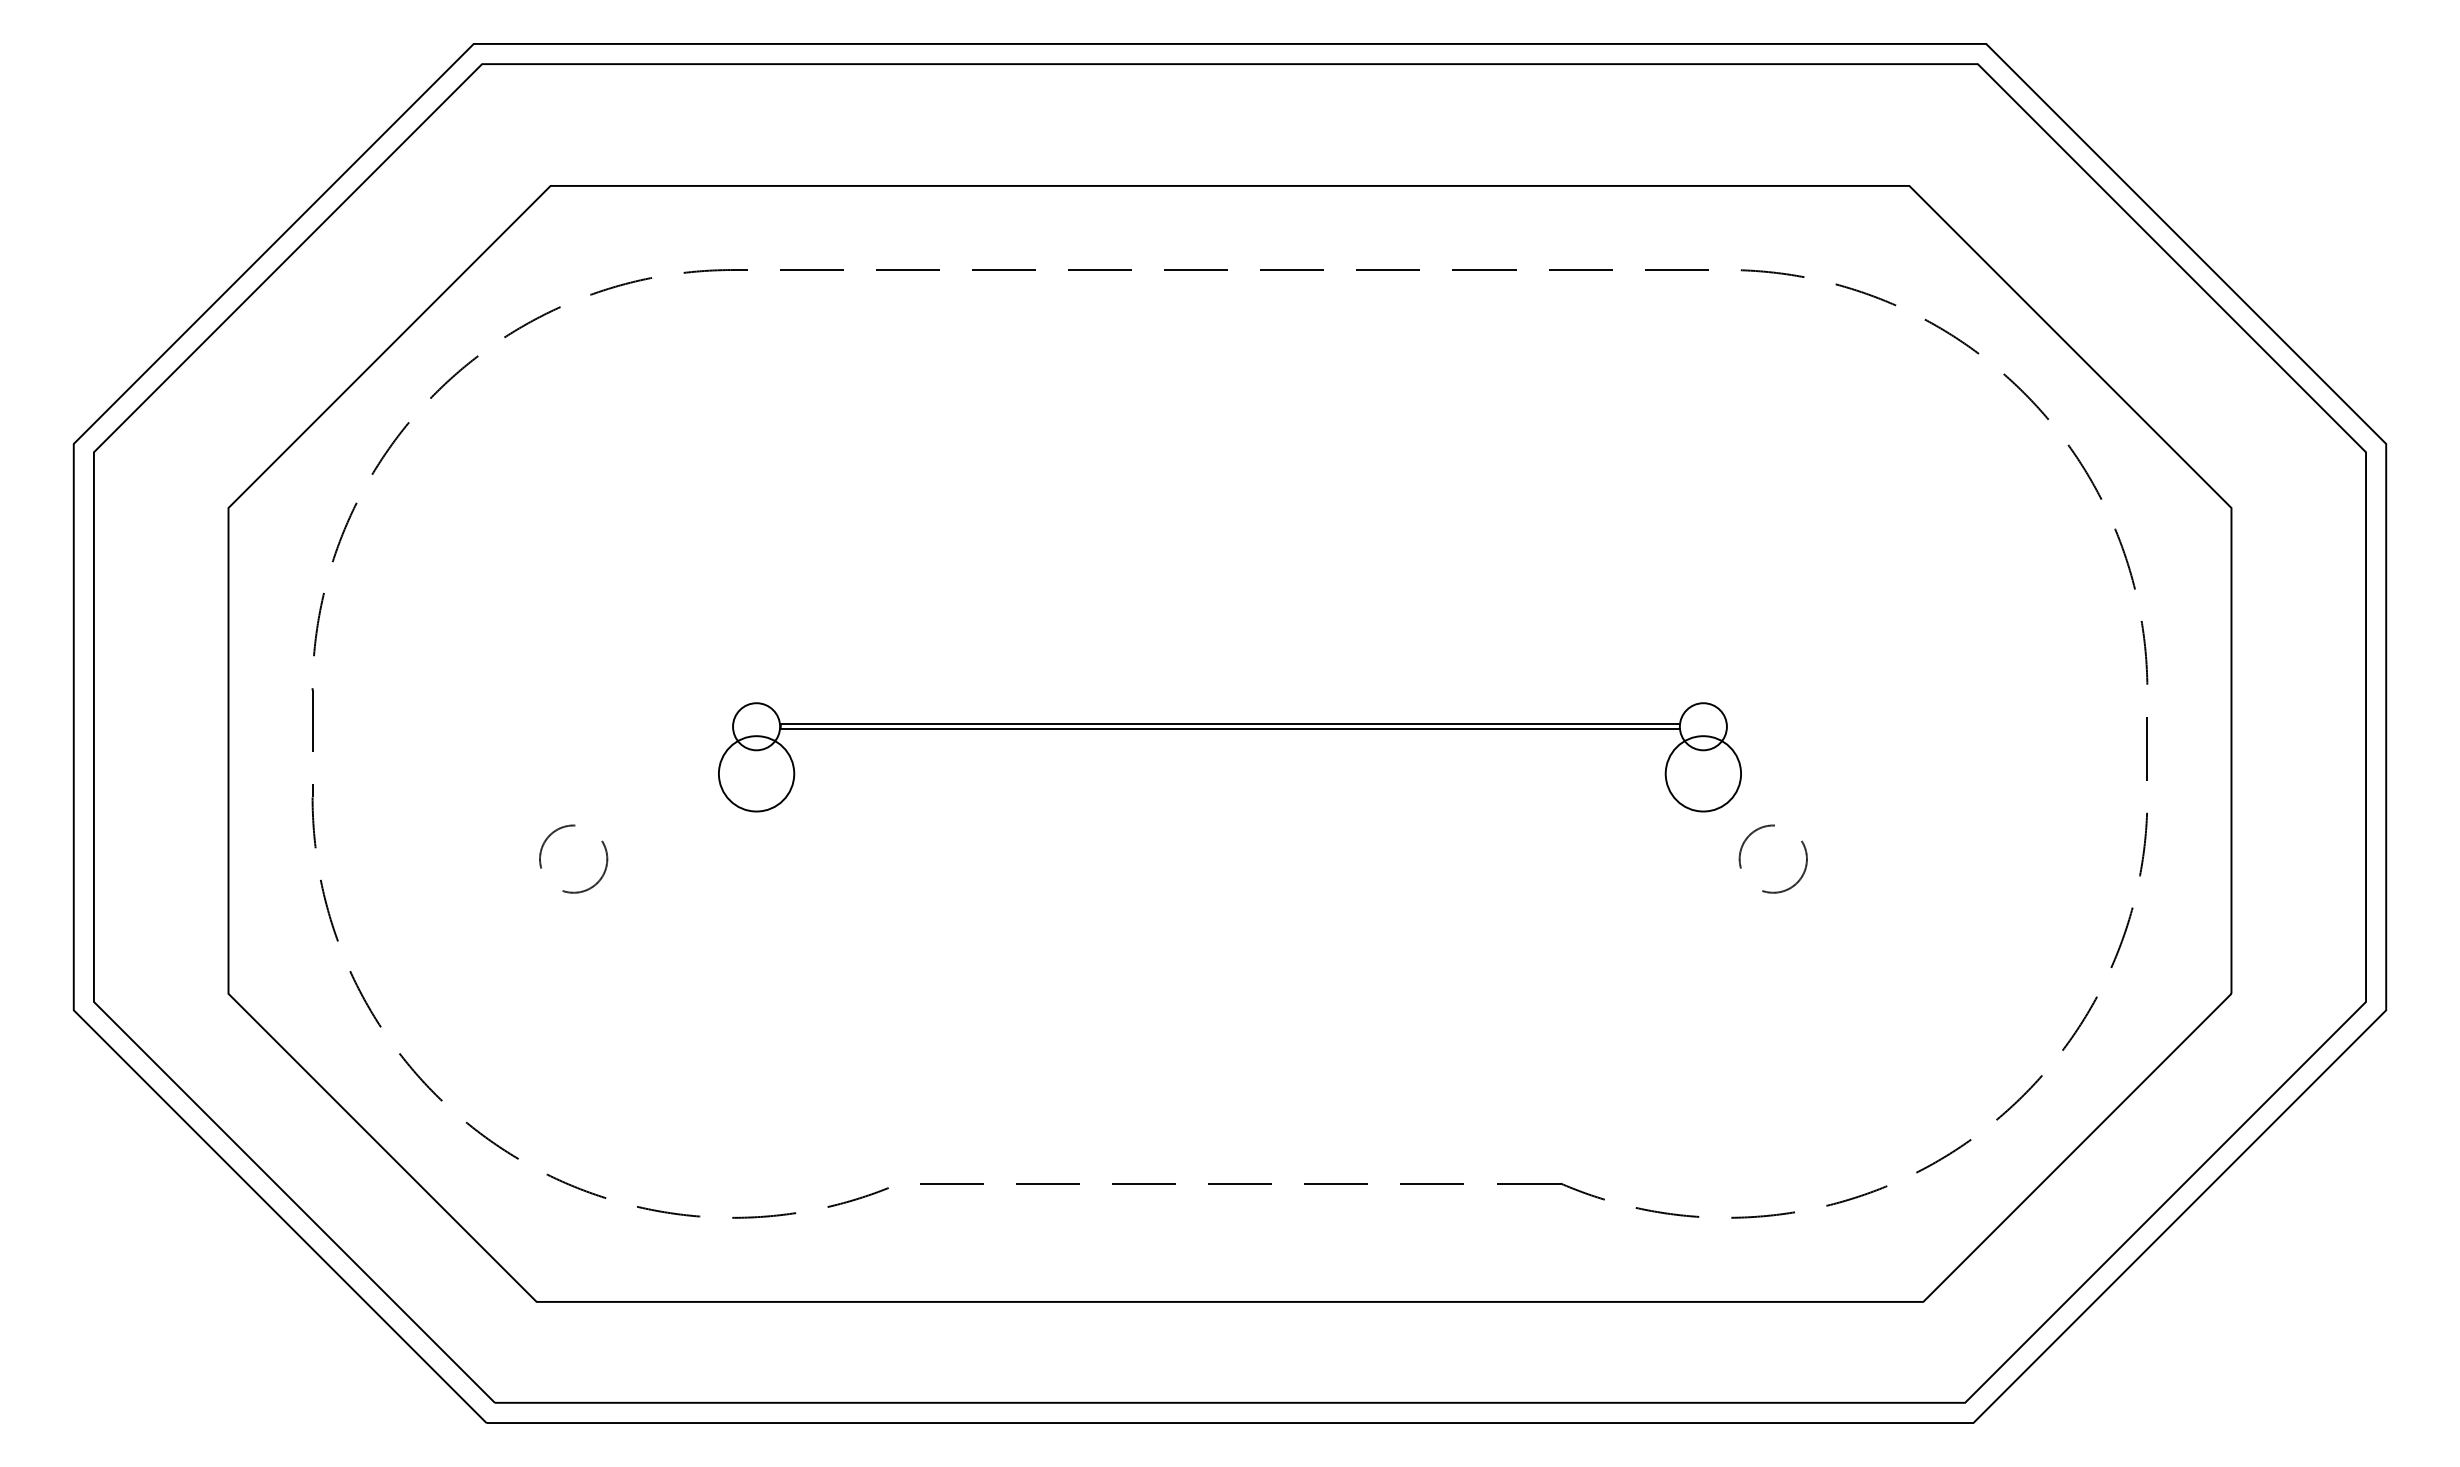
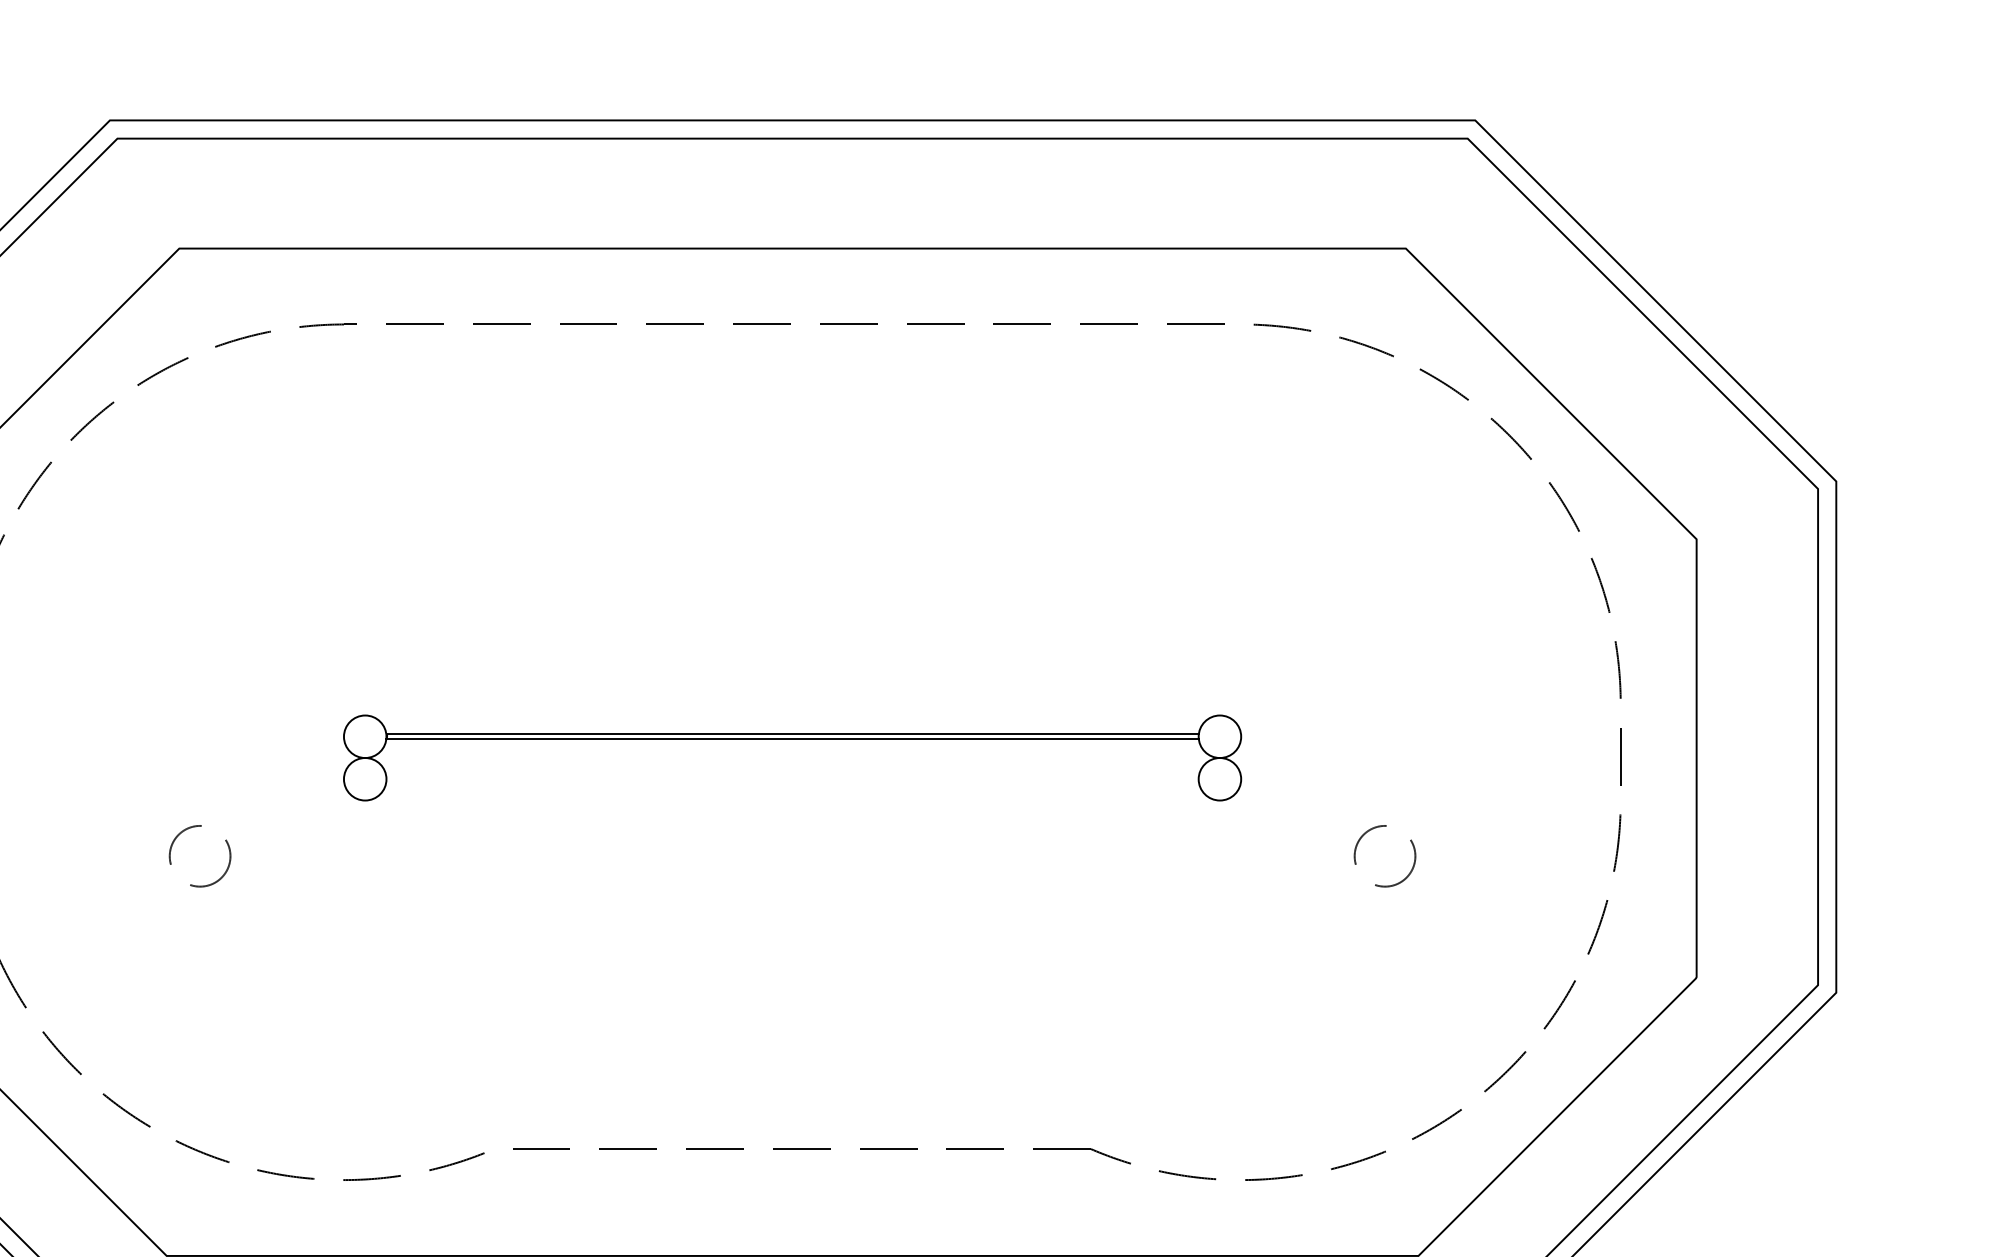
circle: (756, 773) -> (365, 778), size x0.62
circle: (1702, 773) -> (1219, 778), size x0.62
circle: (1772, 858) -> (1384, 855), moved

